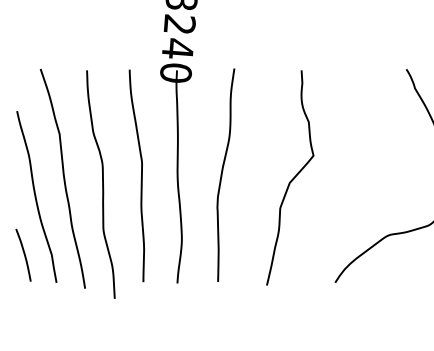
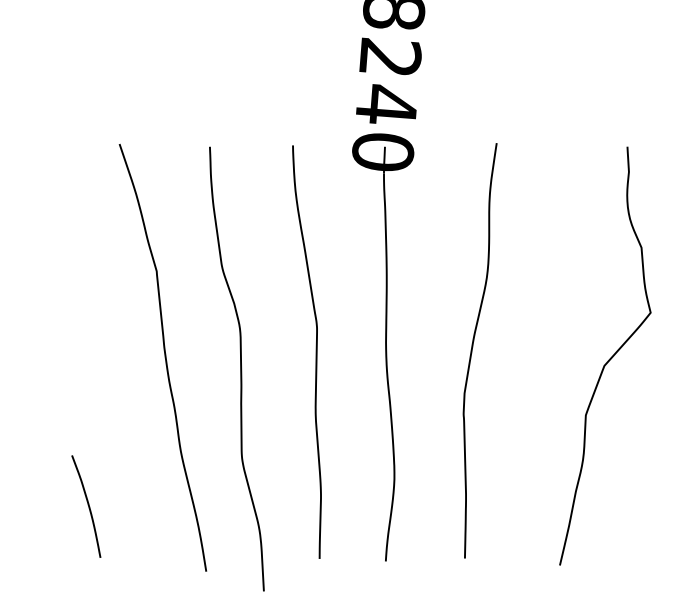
curve: (36, 196) -> (111, 392), removed

